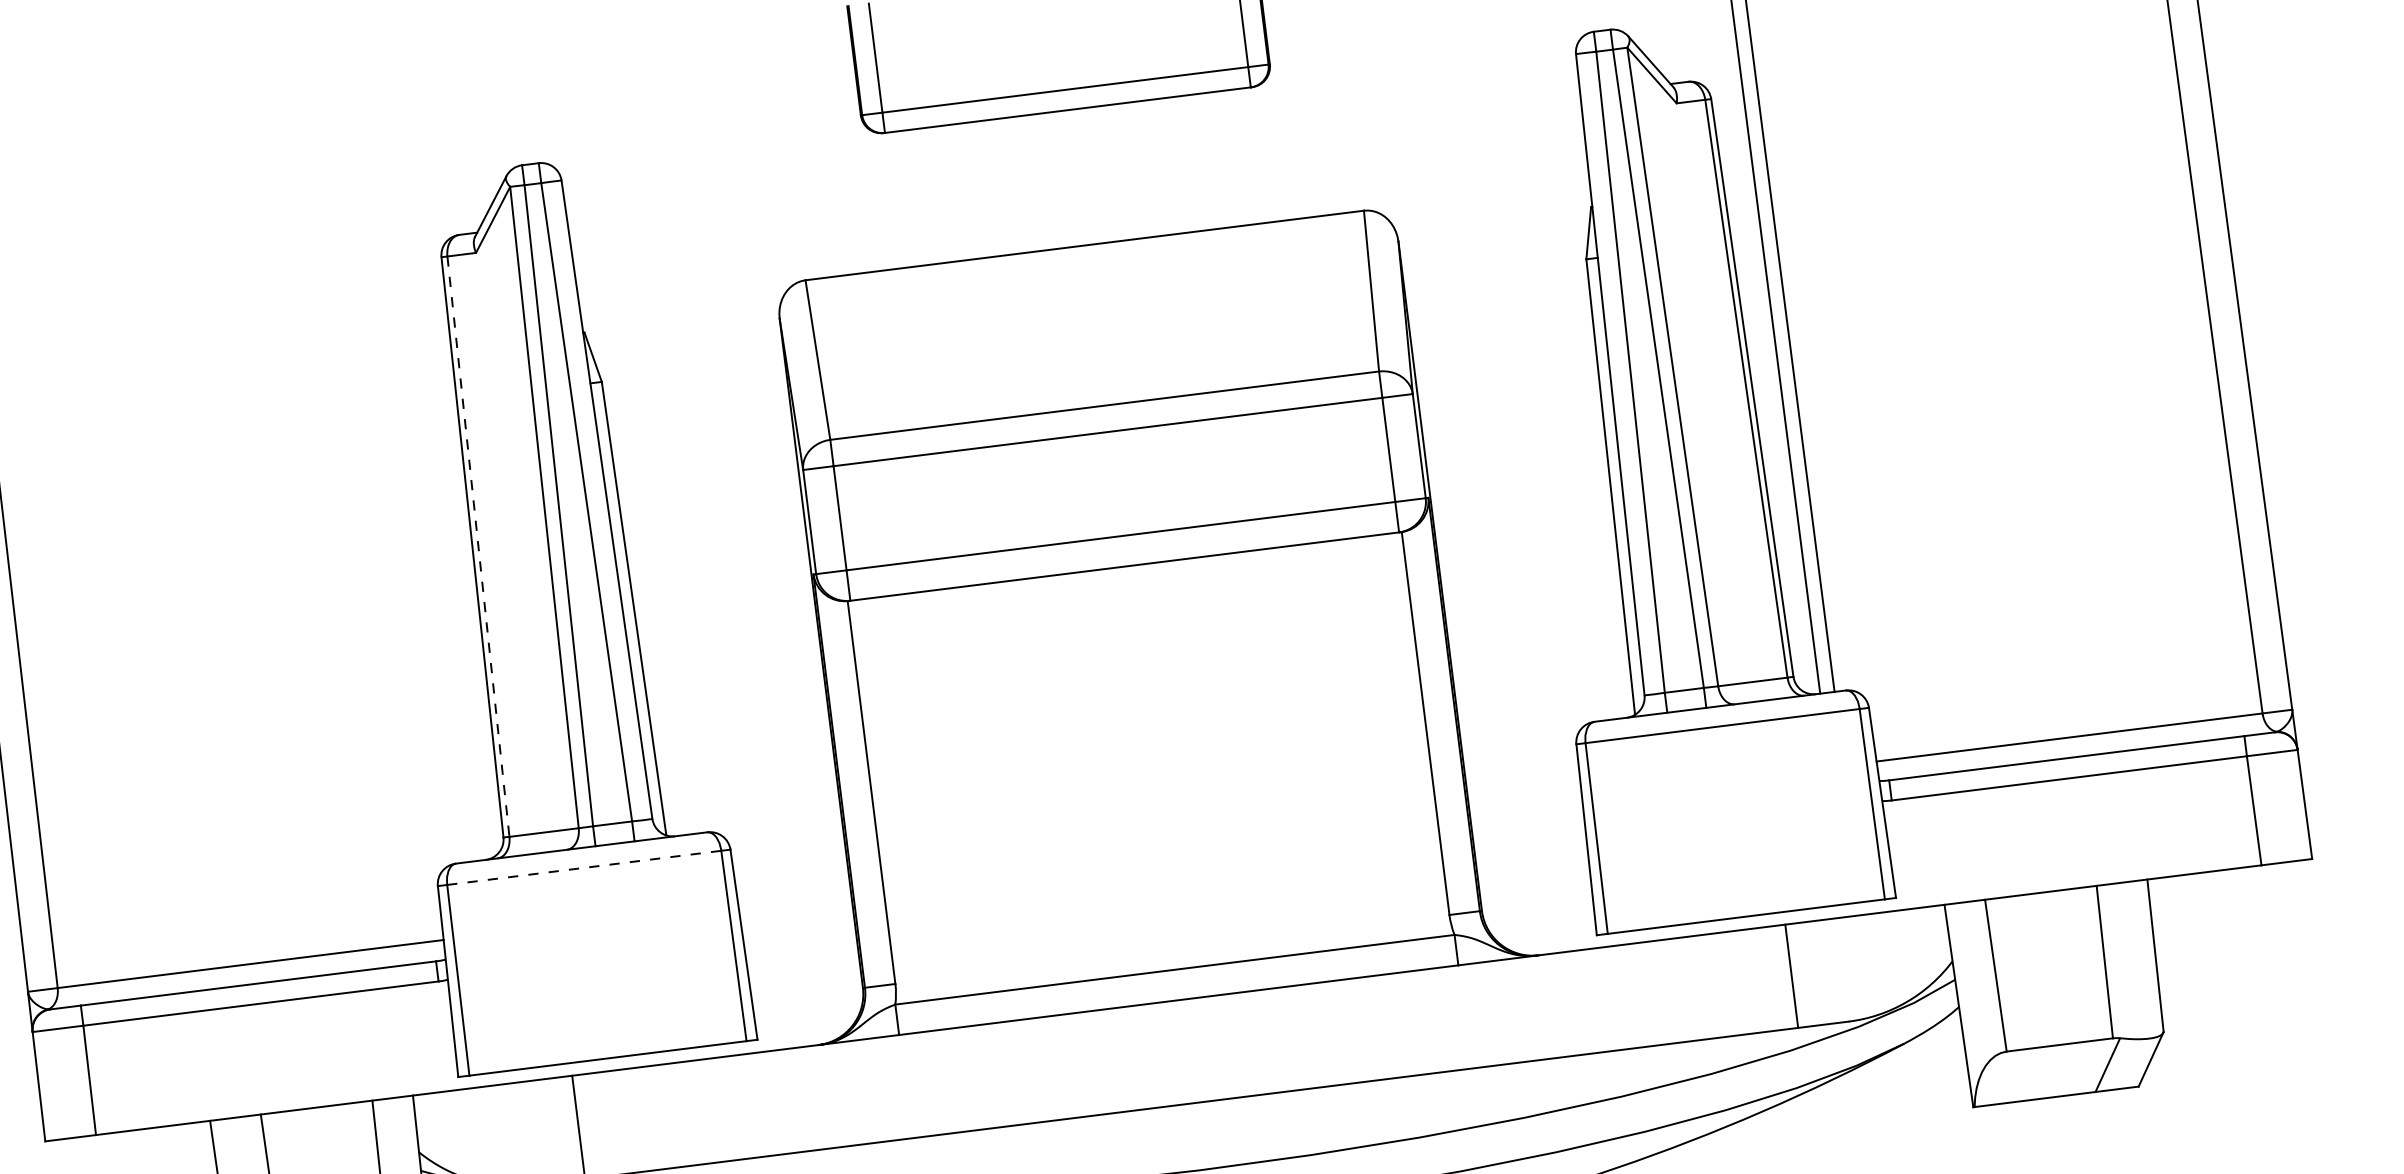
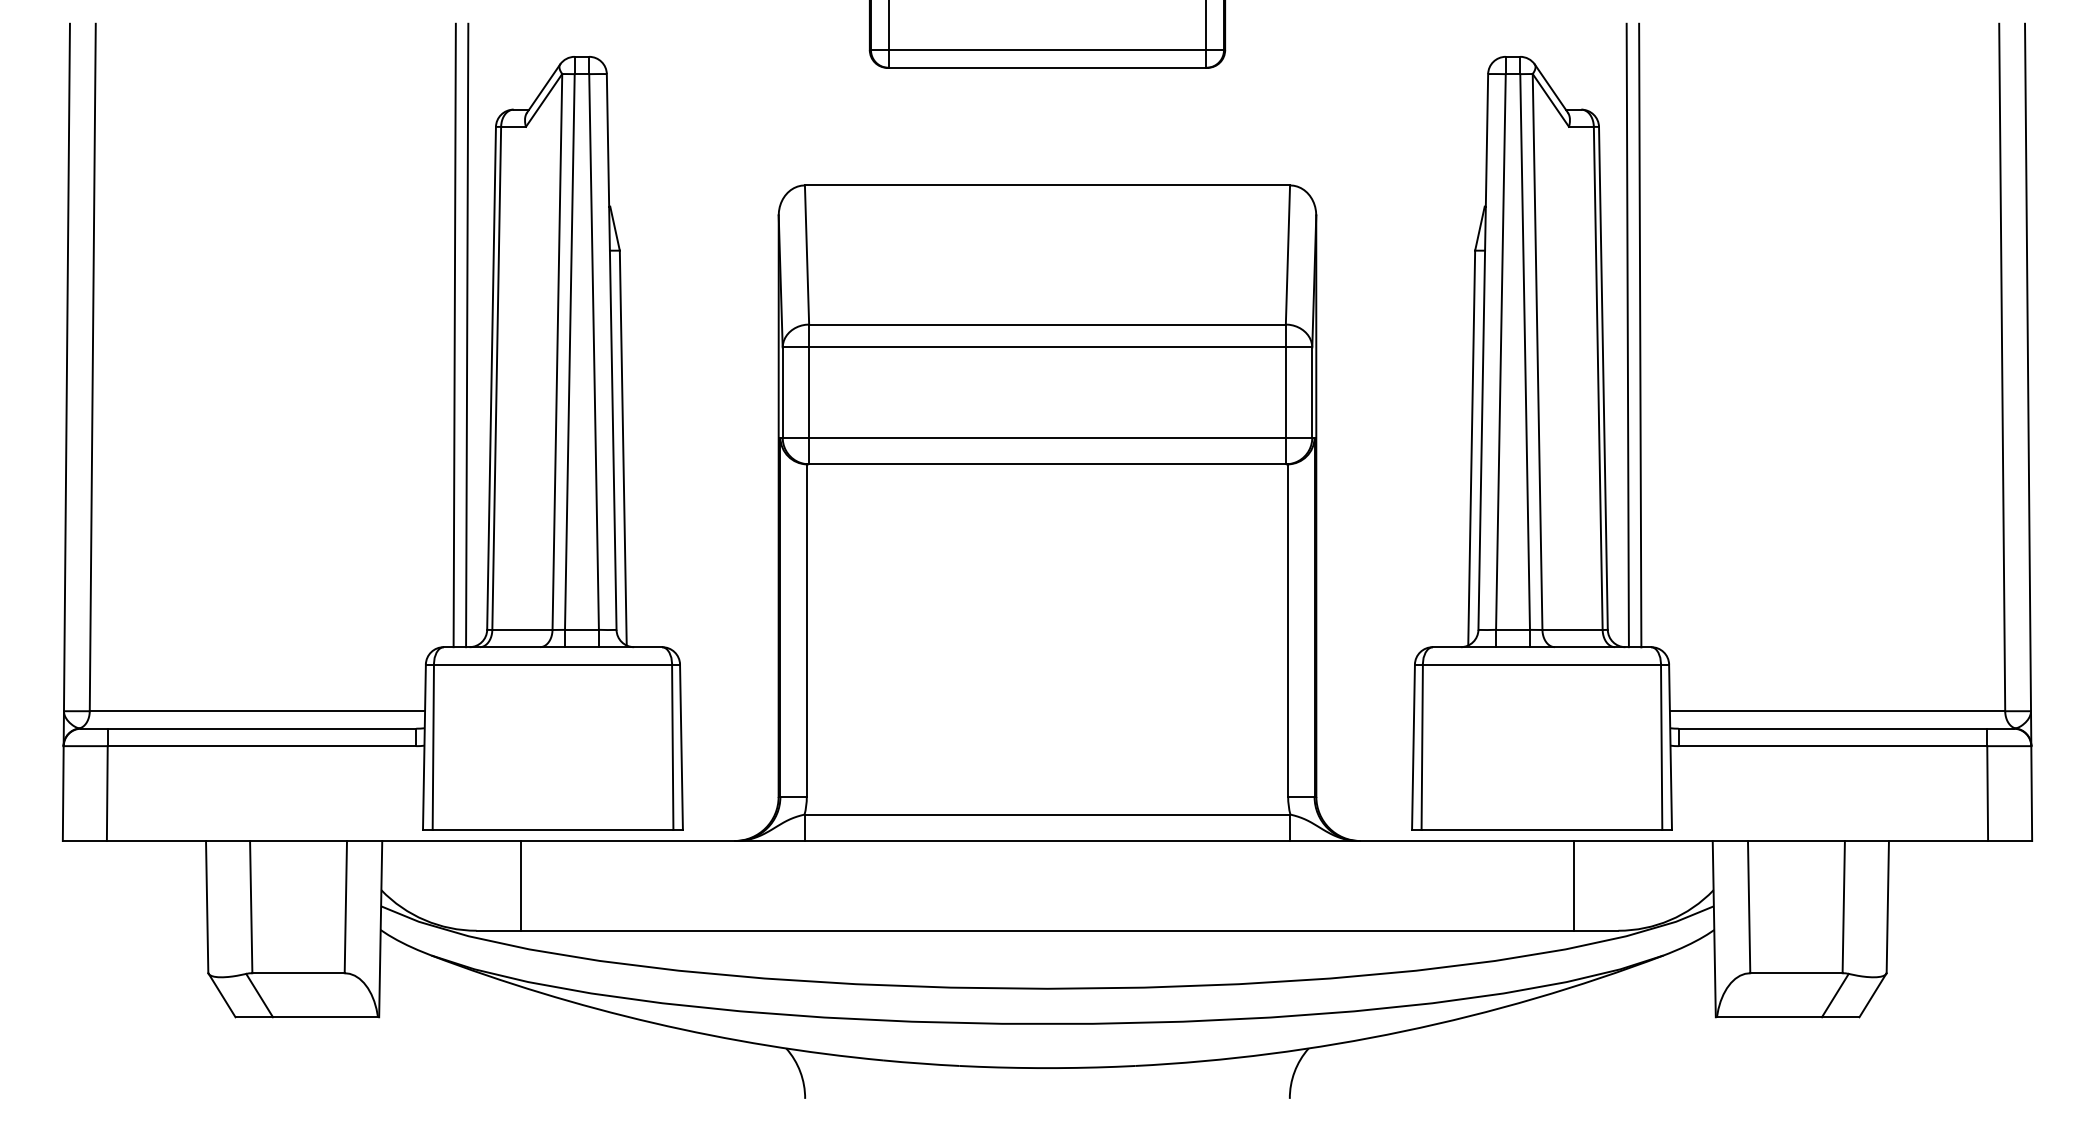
line: (438, 501) -> (467, 335), added
line: (423, 503) -> (454, 335), added
line: (478, 546) -> (496, 378), dashed -> solid
line: (584, 867) -> (553, 664), dashed -> solid

